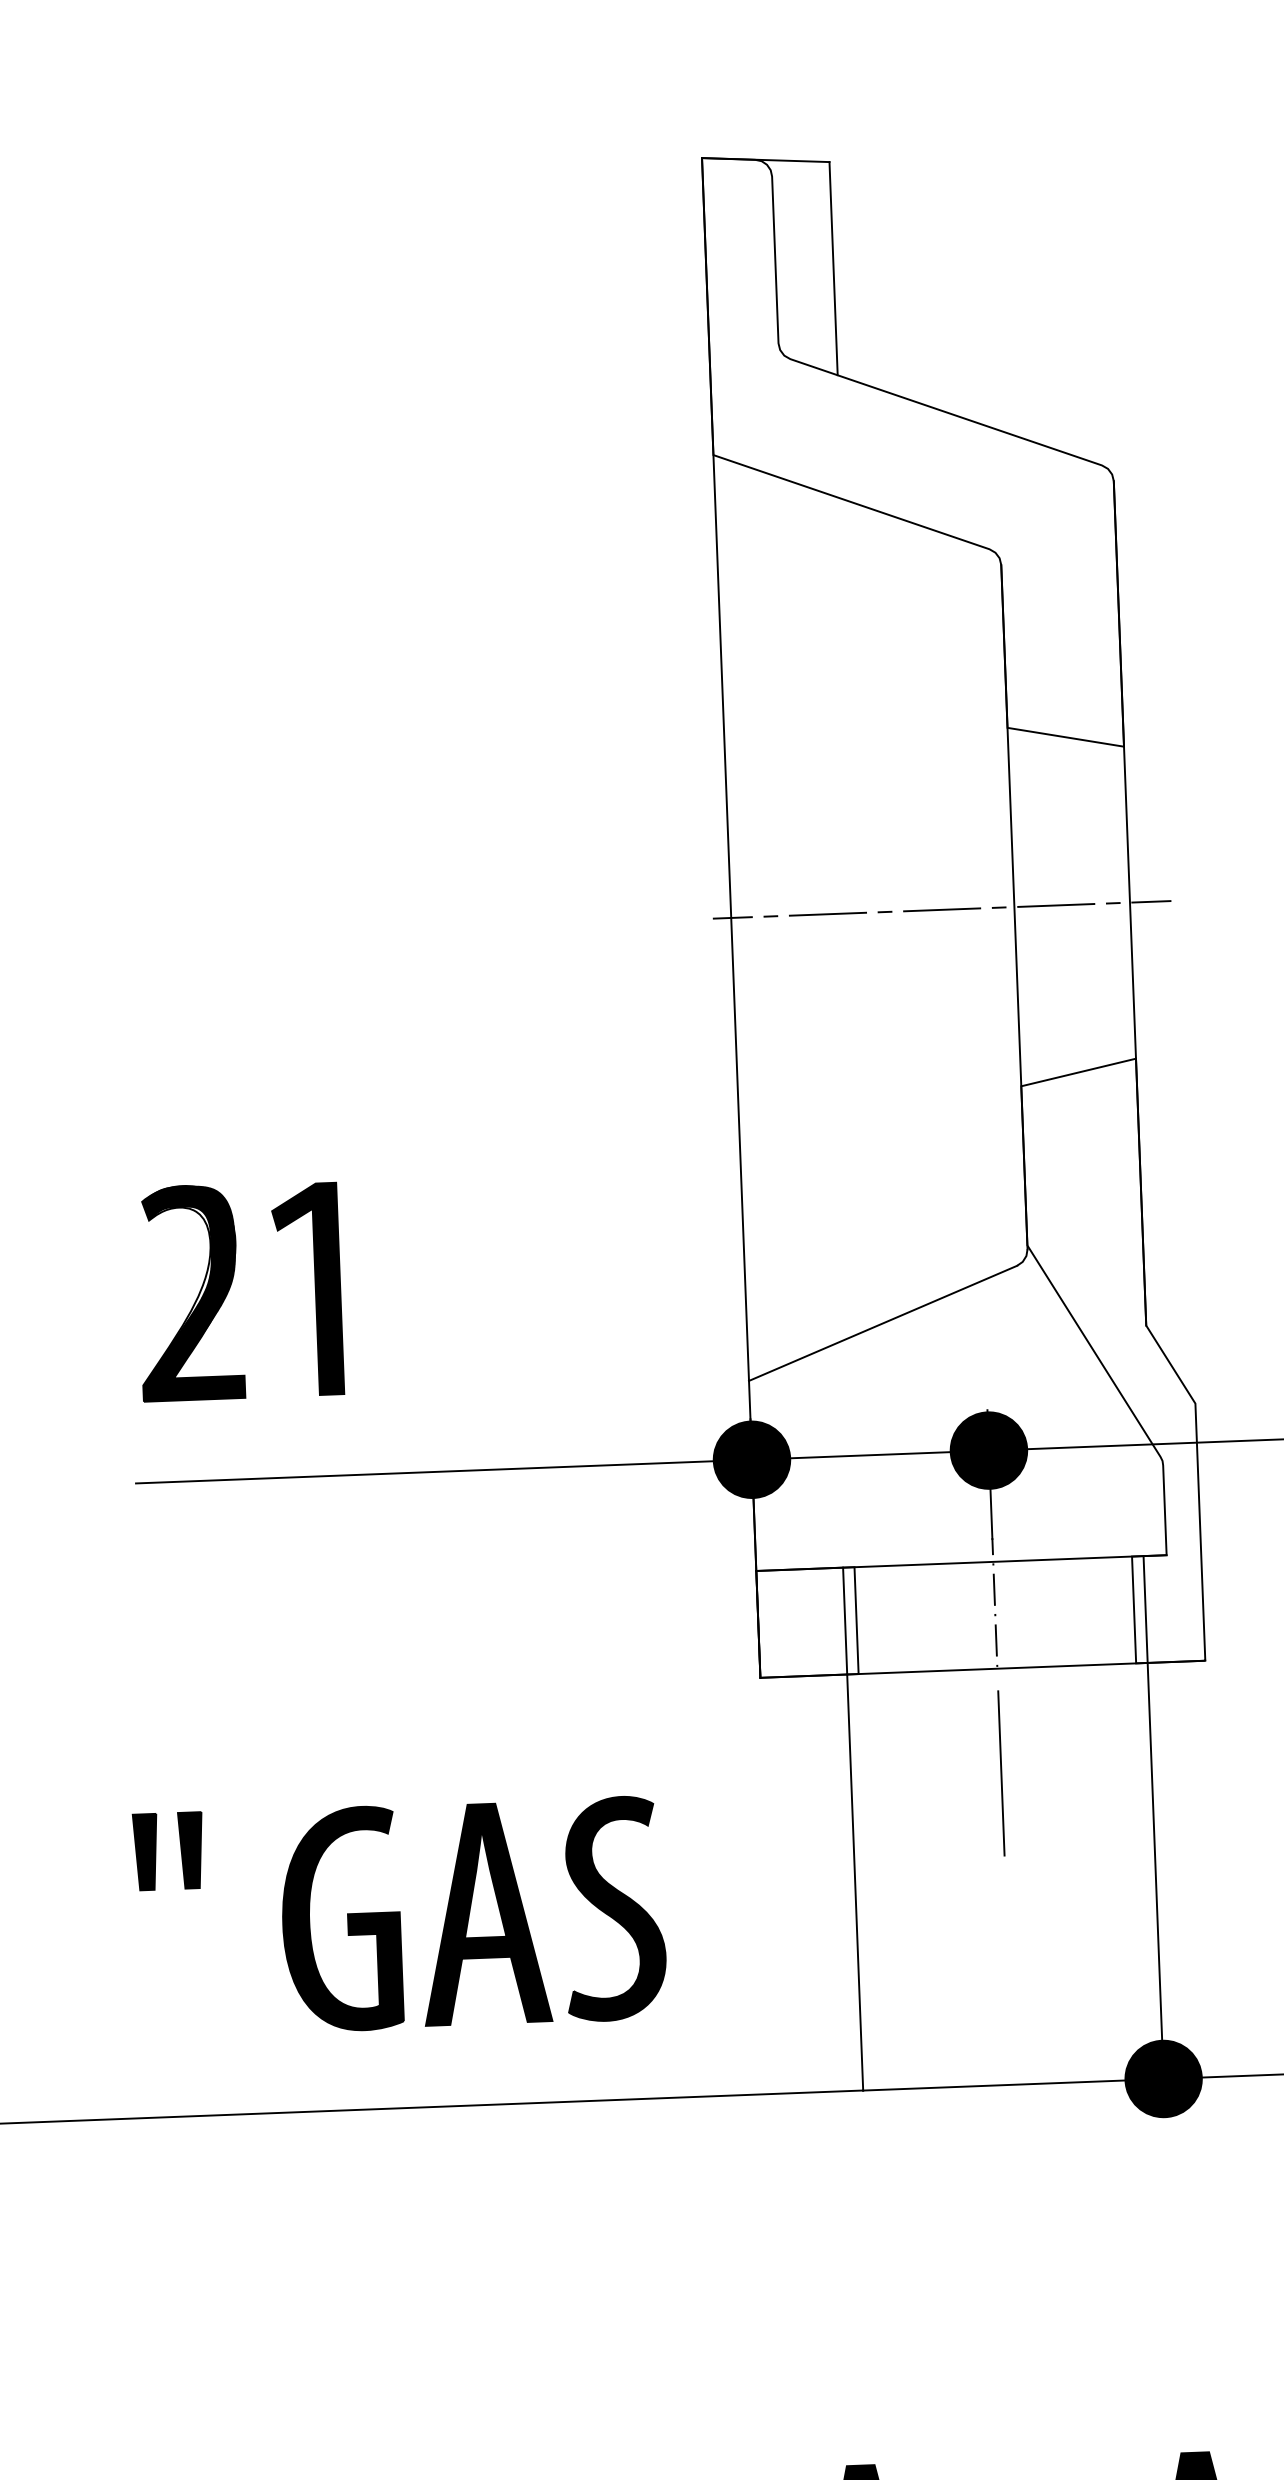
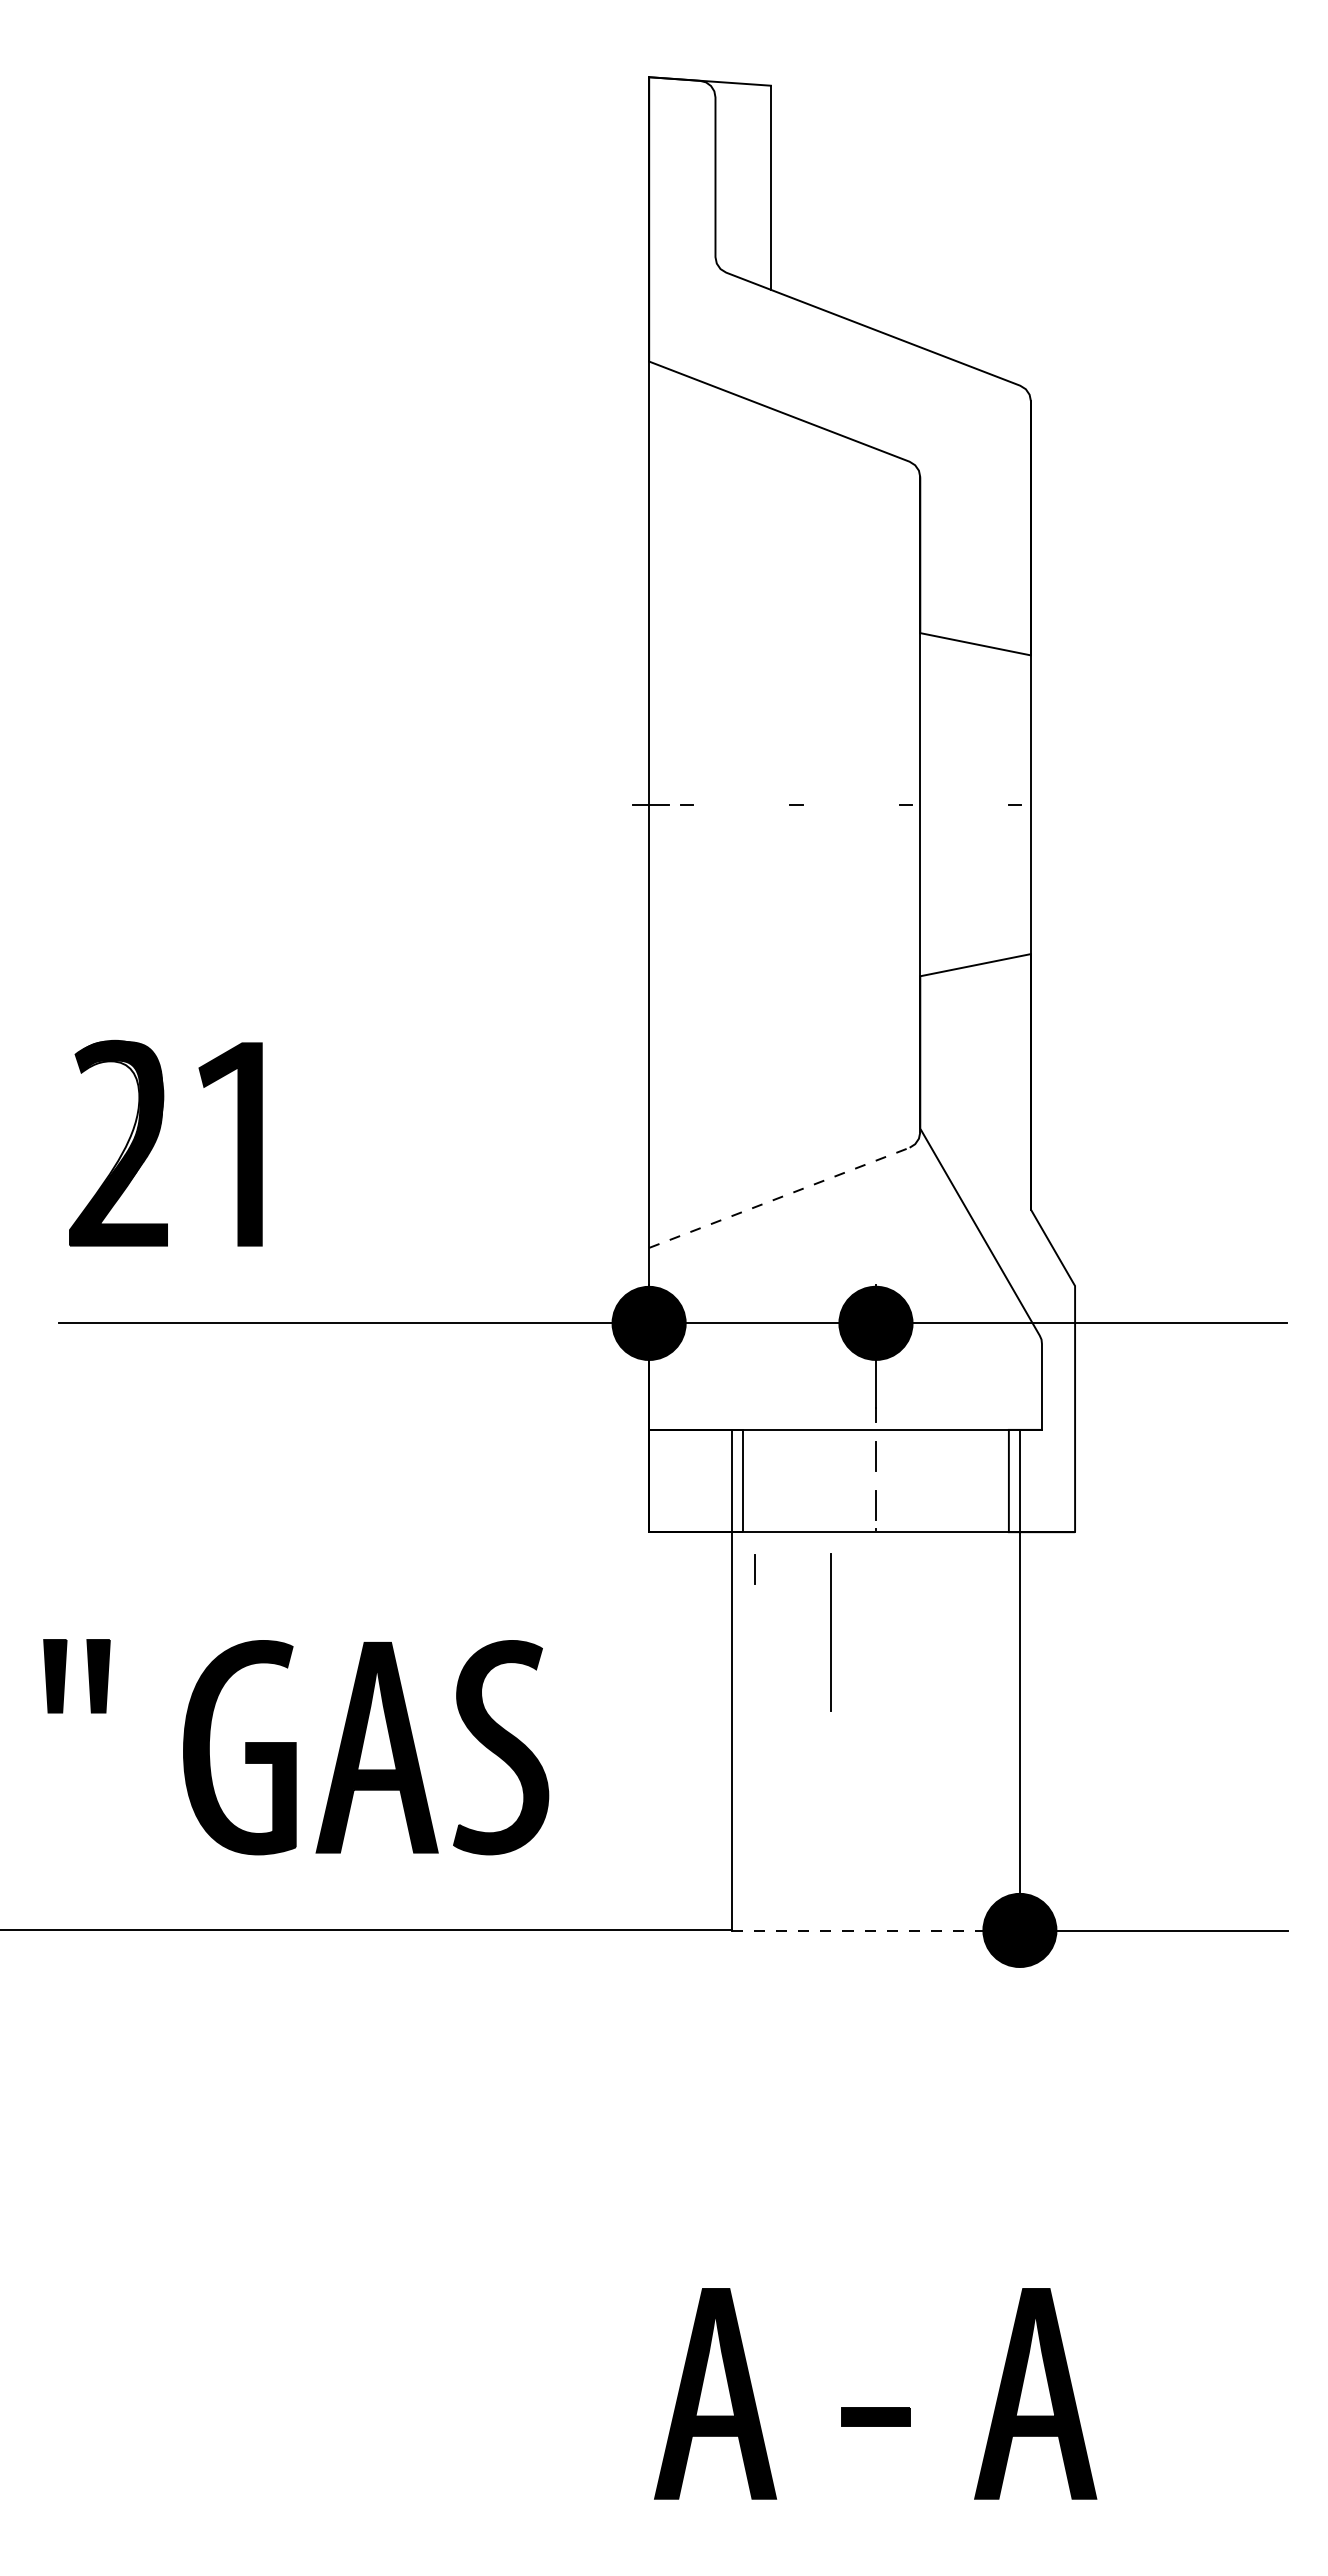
line: (1151, 901) -> (1051, 804), removed
line: (1055, 905) -> (959, 804), removed
line: (941, 909) -> (850, 804), removed
line: (827, 914) -> (741, 804), removed
line: (883, 1323) -> (779, 1197), solid -> dashed
line: (871, 1712) -> (754, 1569), added
line: (1000, 1773) -> (830, 1632), moved
line: (1013, 2084) -> (876, 1930), solid -> dashed

